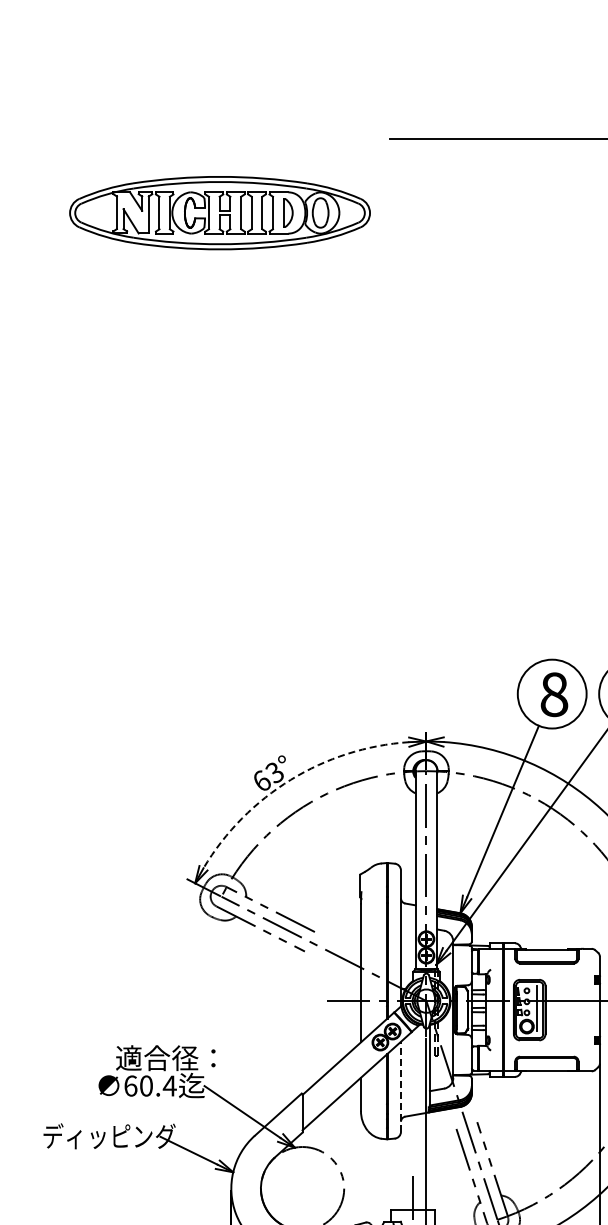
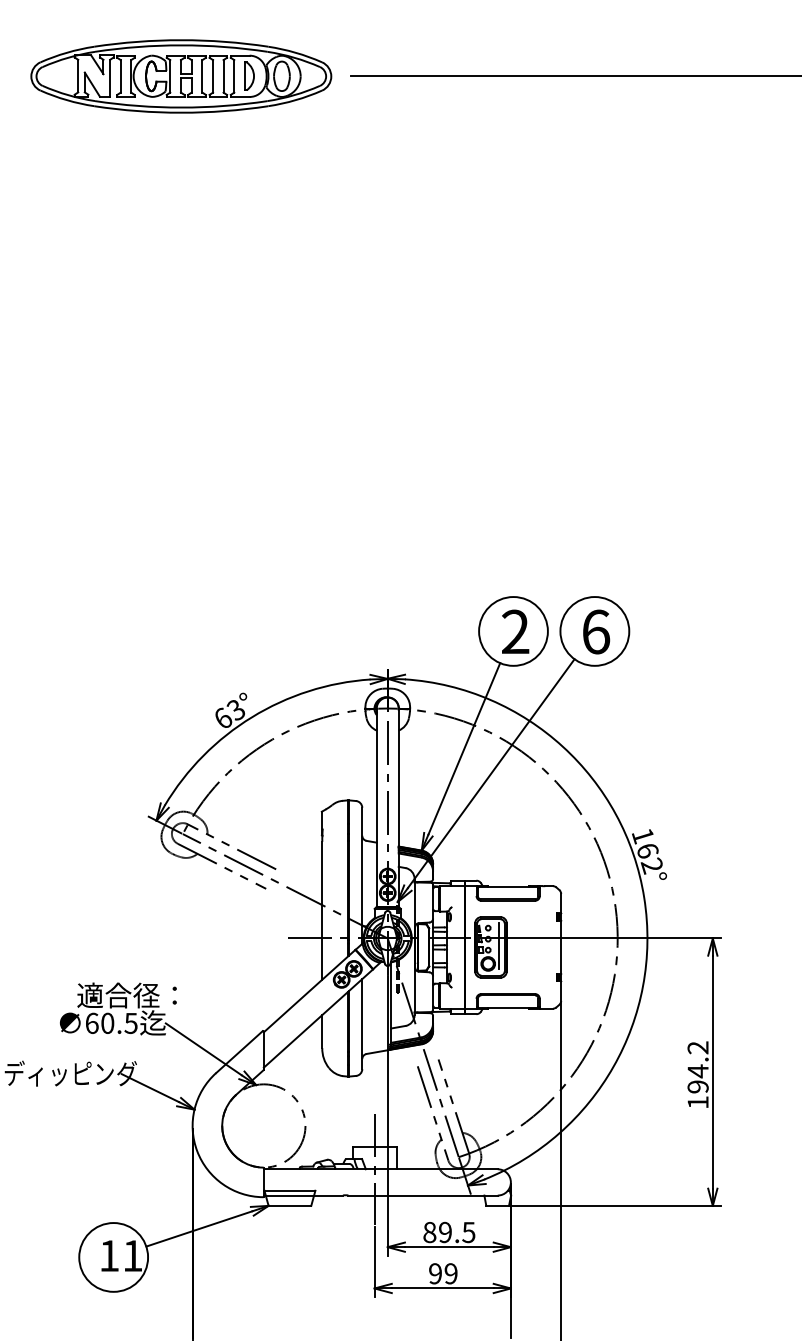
part: (220, 213) -> (181, 76), moved
text: (554, 694) -> (515, 631), 8 -> 2
arc: (291, 780) -> (252, 717), dashed -> solid
text: (170, 1086) -> (131, 1023), 60.4 -> 60.5
line: (401, 1086) -> (362, 1023), dashed -> solid

